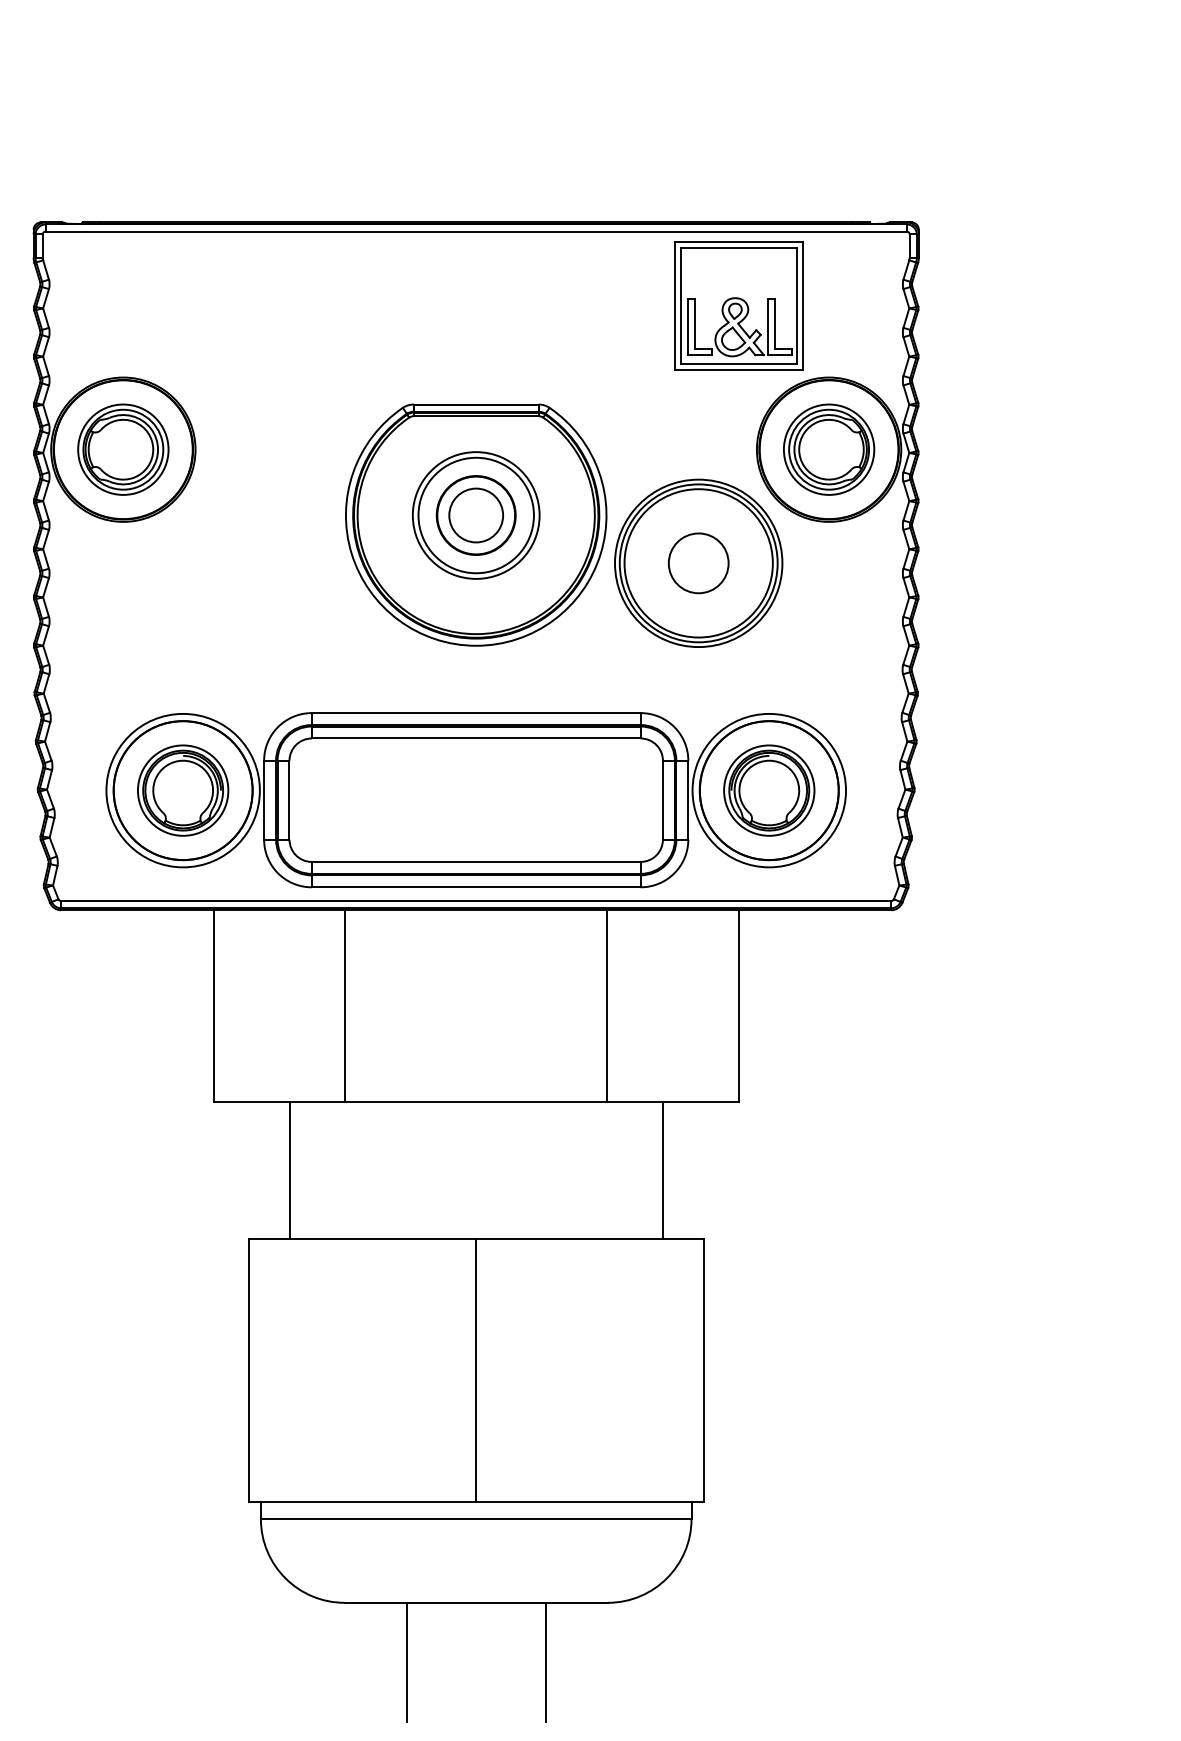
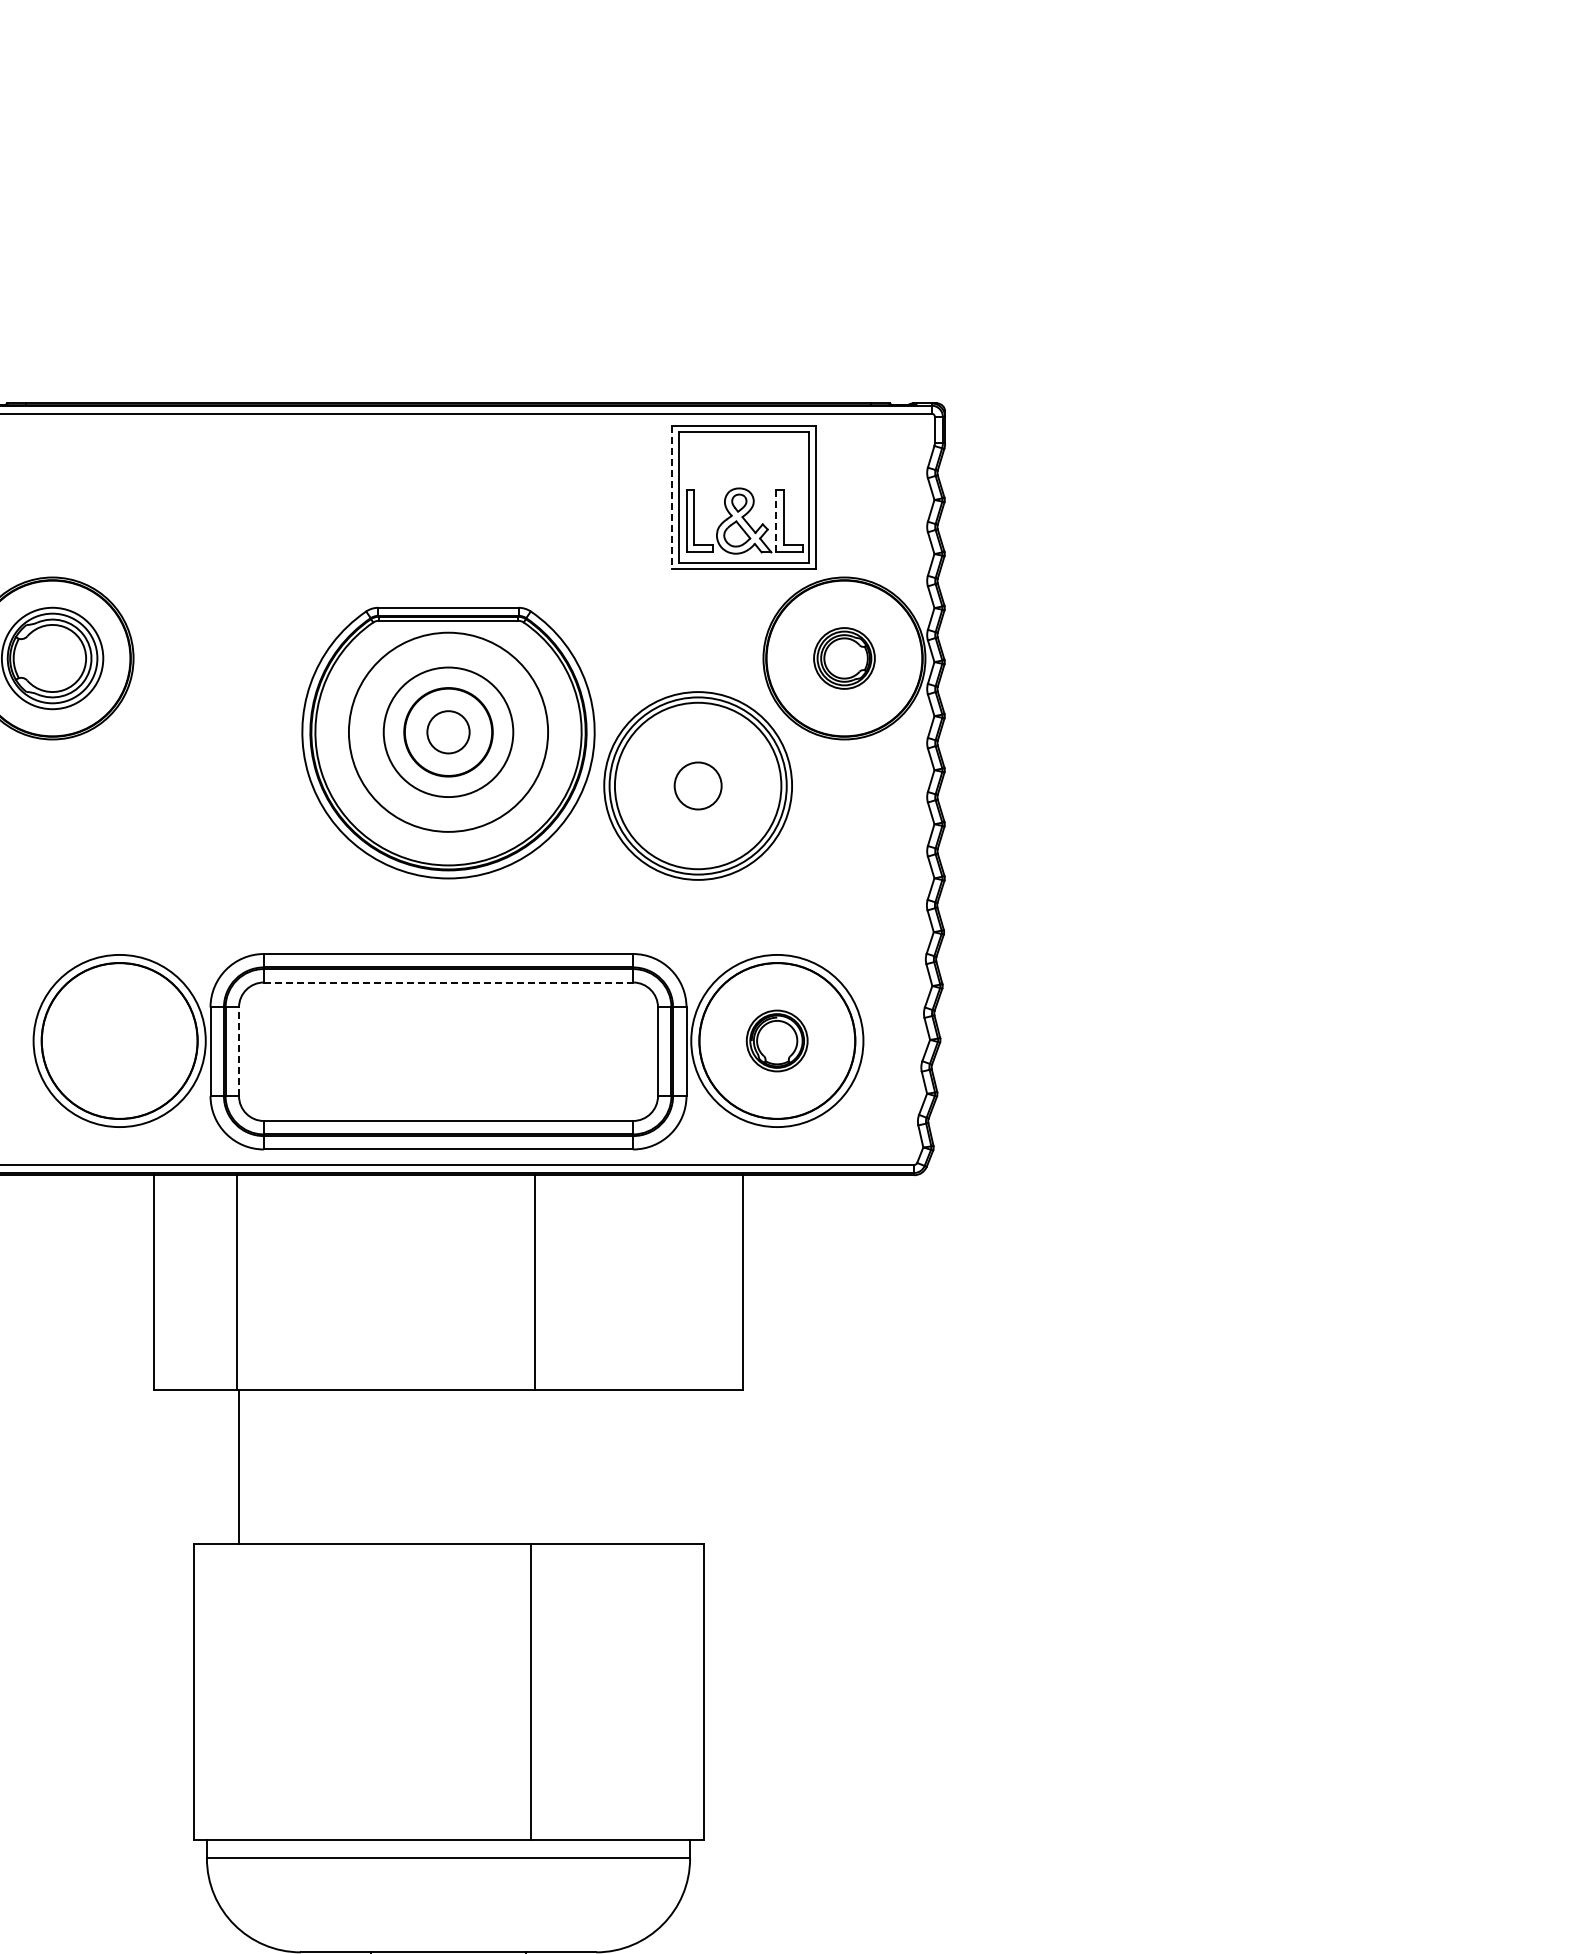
line: (674, 306) -> (671, 497), solid -> dashed
line: (767, 327) -> (775, 521), solid -> dashed
part: (829, 449) -> (844, 658), size x0.6
circle: (476, 515) -> (448, 732), size x0.7
circle: (476, 515) -> (448, 732), size x1.4
circle: (698, 562) -> (697, 785), size x0.7
line: (476, 738) -> (448, 982), solid -> dashed
part: (182, 790) -> (119, 1040), removed
part: (768, 790) -> (776, 1040), size x0.6
line: (289, 799) -> (238, 1051), solid -> dashed
line: (345, 1005) -> (237, 1282), moved
line: (607, 1005) -> (534, 1282), moved
line: (662, 1169) -> (657, 1466), removed
line: (476, 1370) -> (530, 1691), moved

